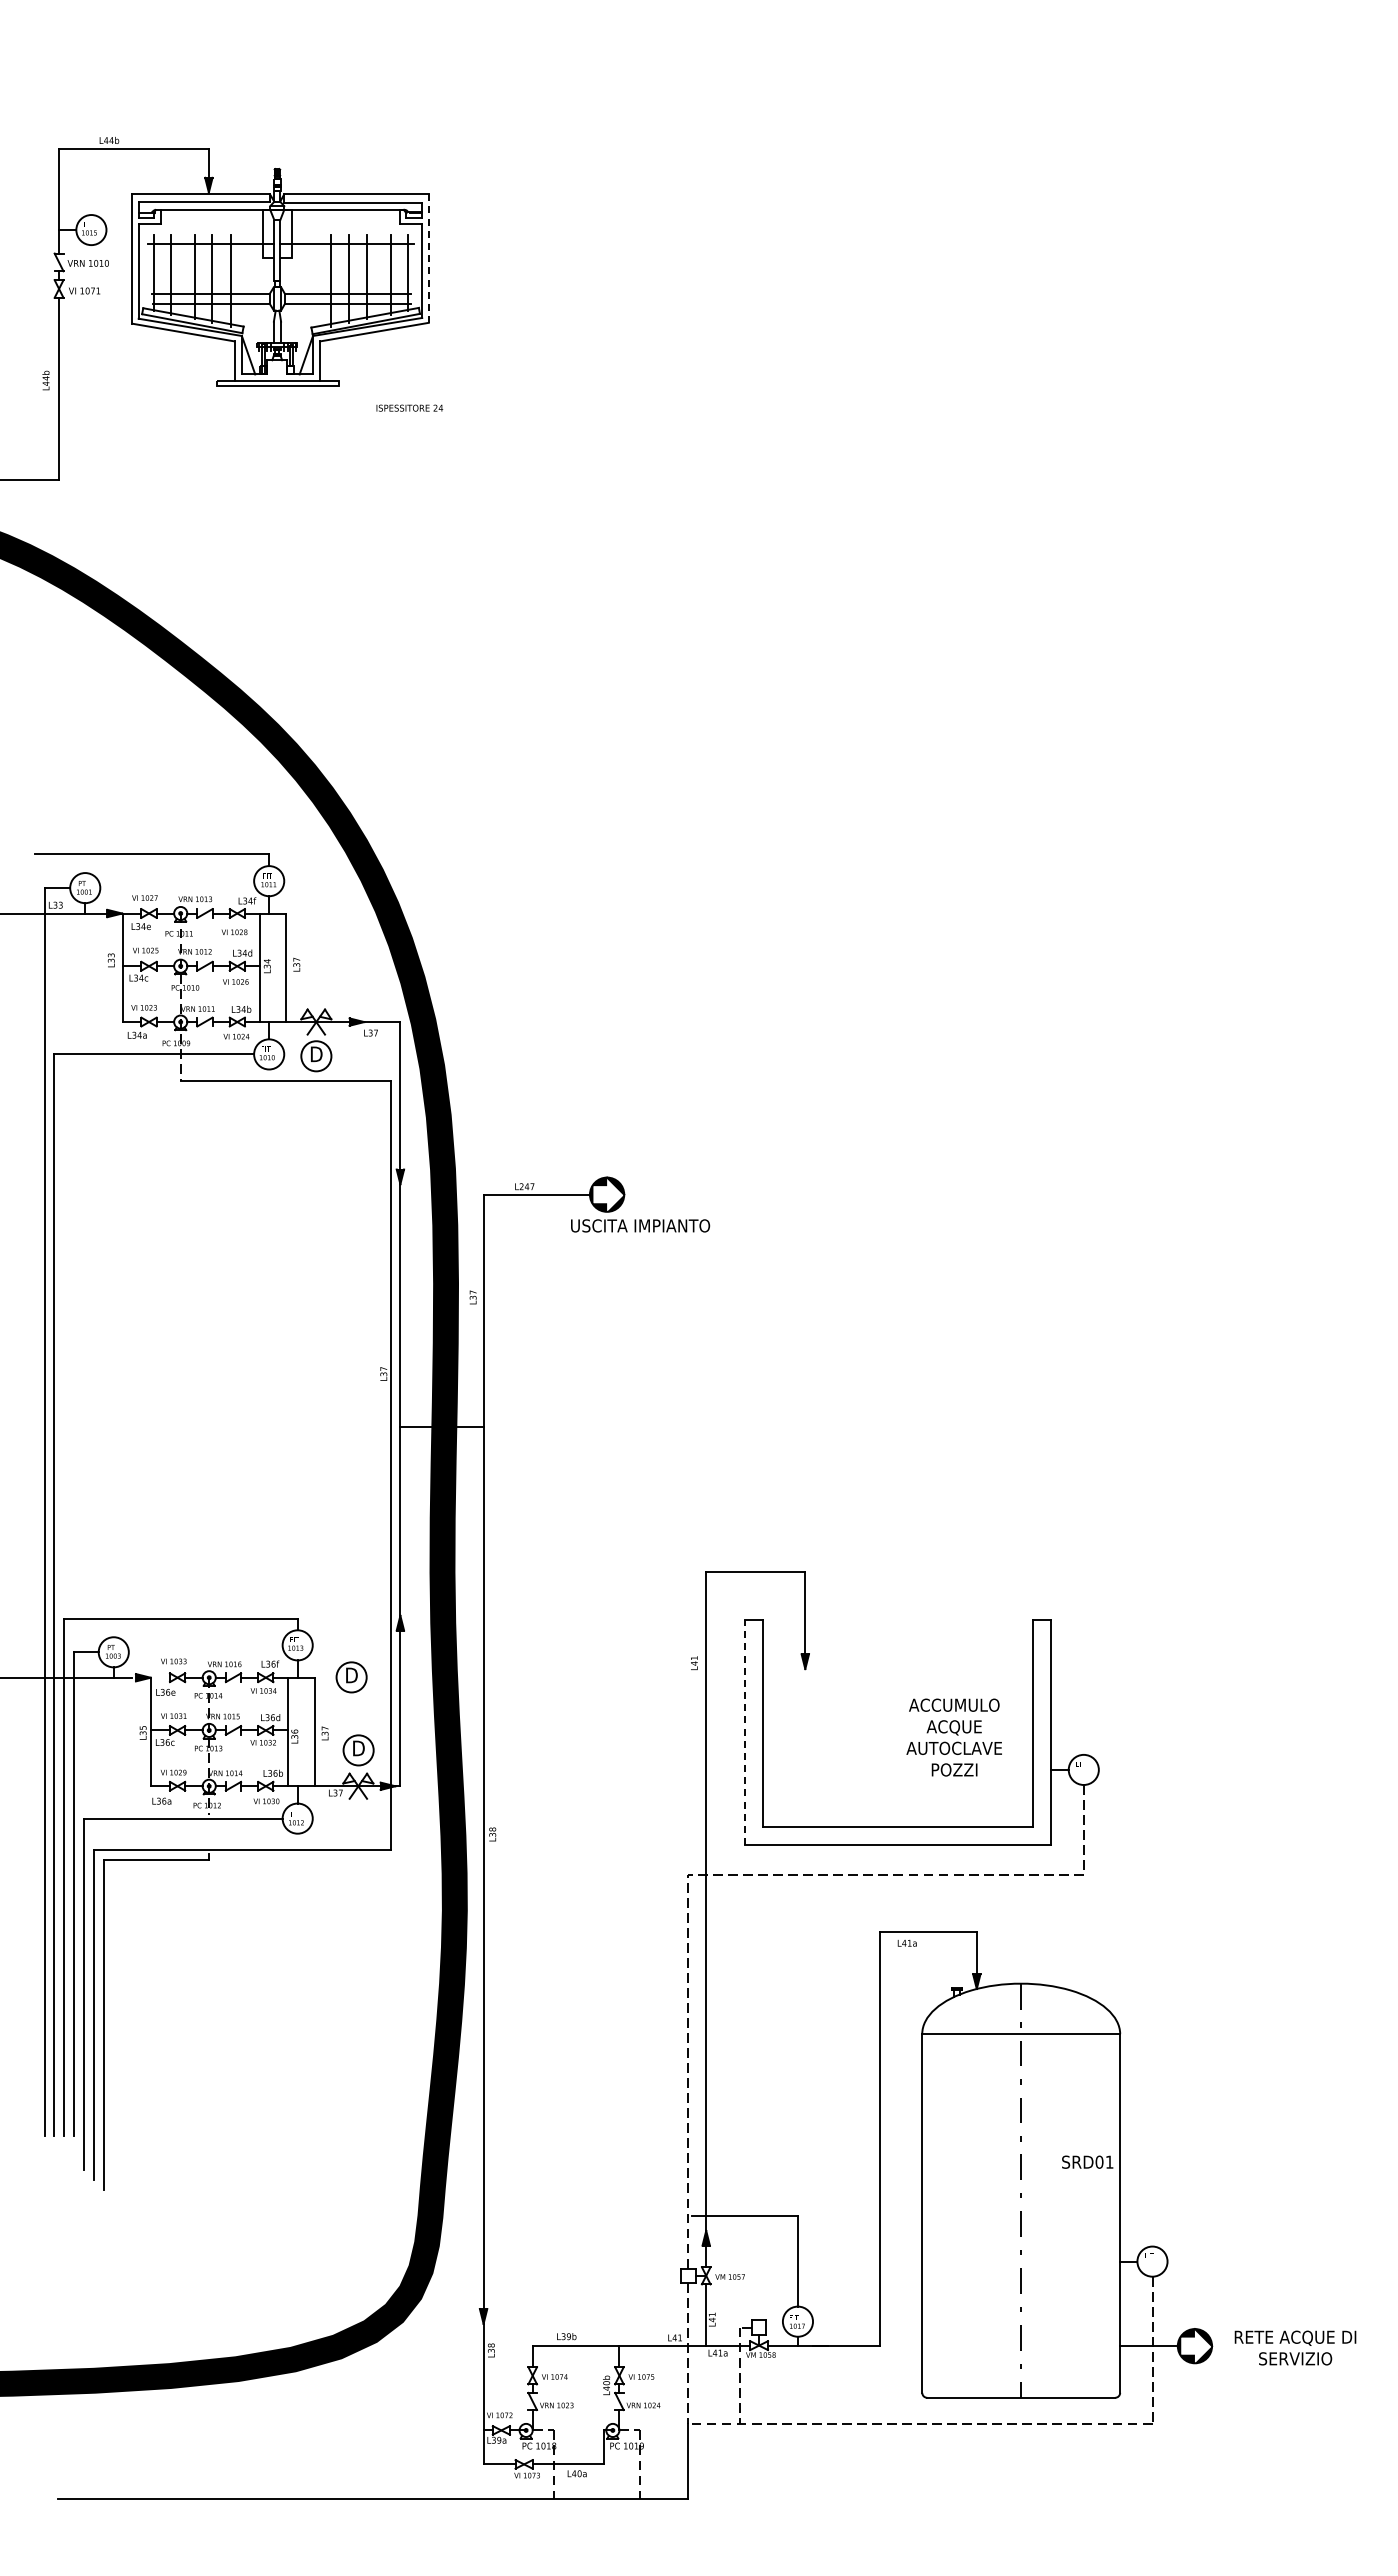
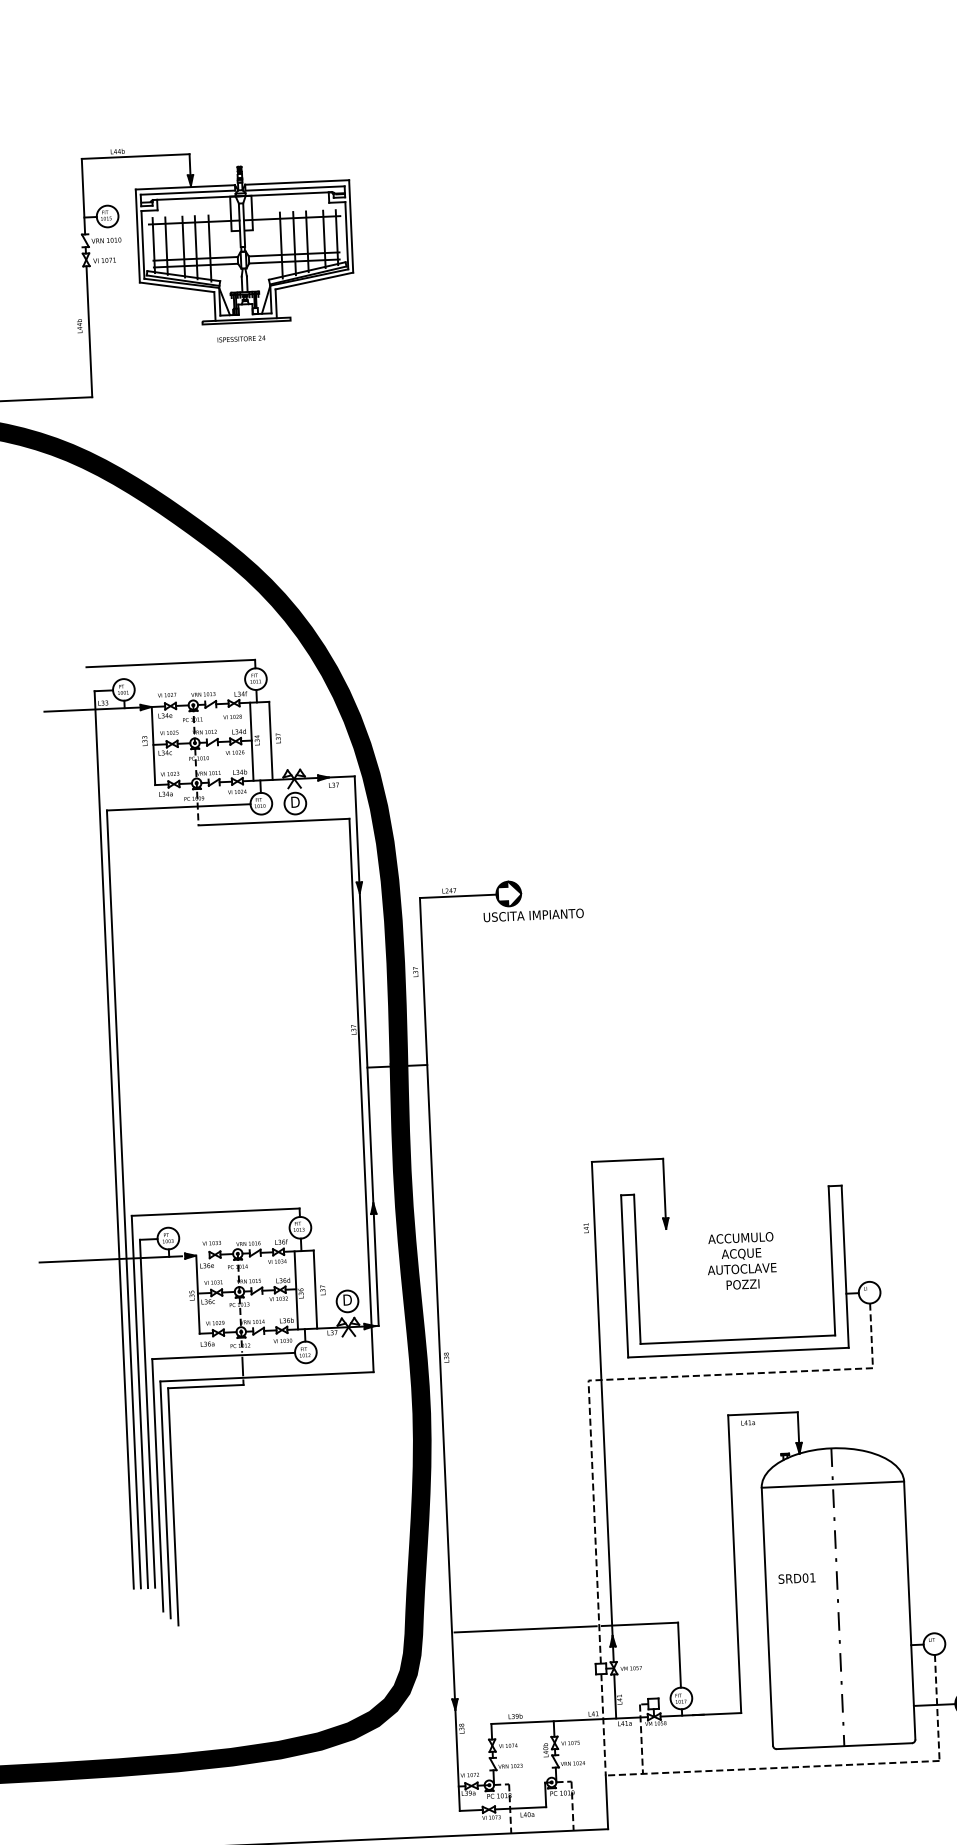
line: (428, 259) -> (350, 227), dashed -> solid
text: (409, 407) -> (241, 338), moved
part: (351, 1677) -> (340, 1249), removed
line: (744, 1732) -> (624, 1276), dashed -> solid
text: (953, 1737) -> (741, 1261), moved
line: (209, 1834) -> (242, 1366), added
text: (1087, 2161) -> (796, 1577), moved
line: (585, 2216) -> (525, 1629), added

